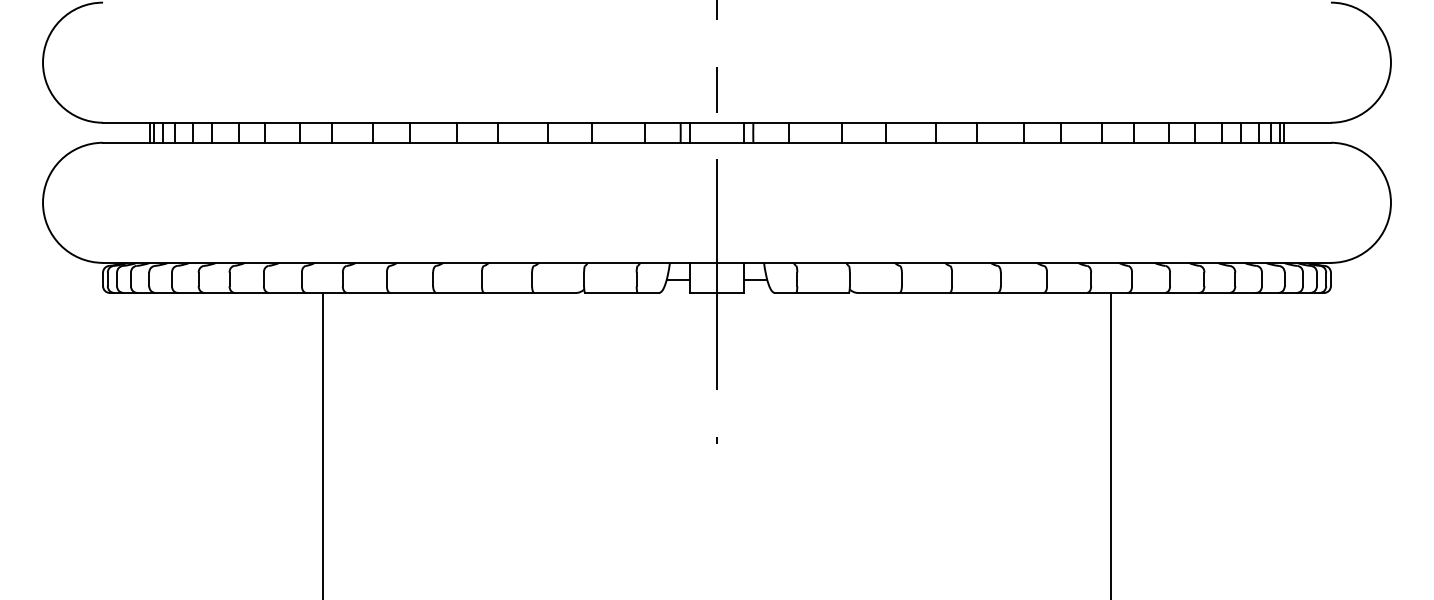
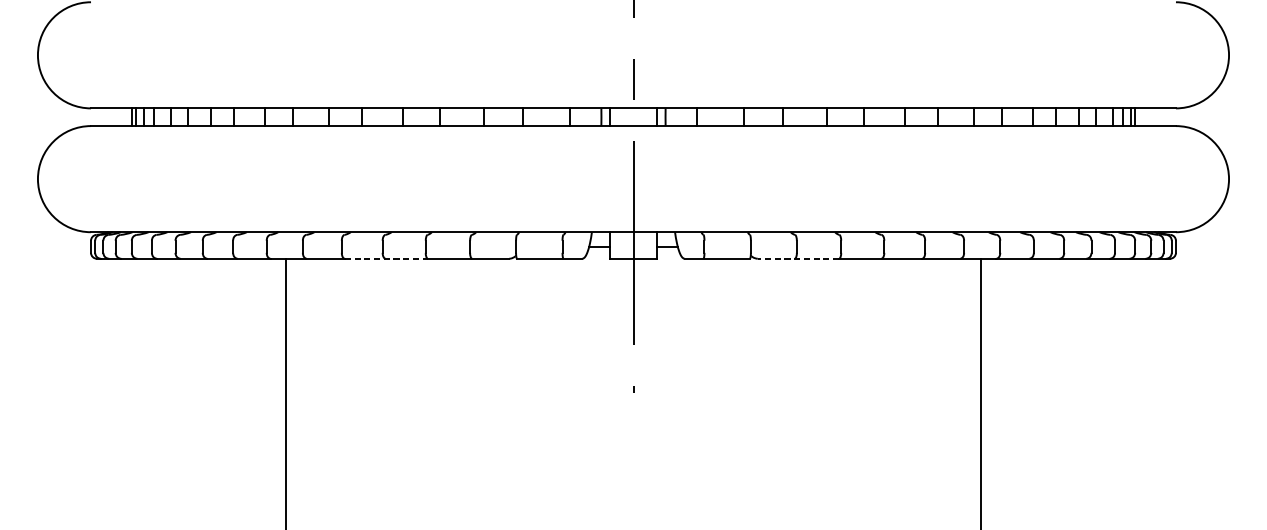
line: (437, 292) -> (386, 258), solid -> dashed
line: (903, 292) -> (798, 258), solid -> dashed

